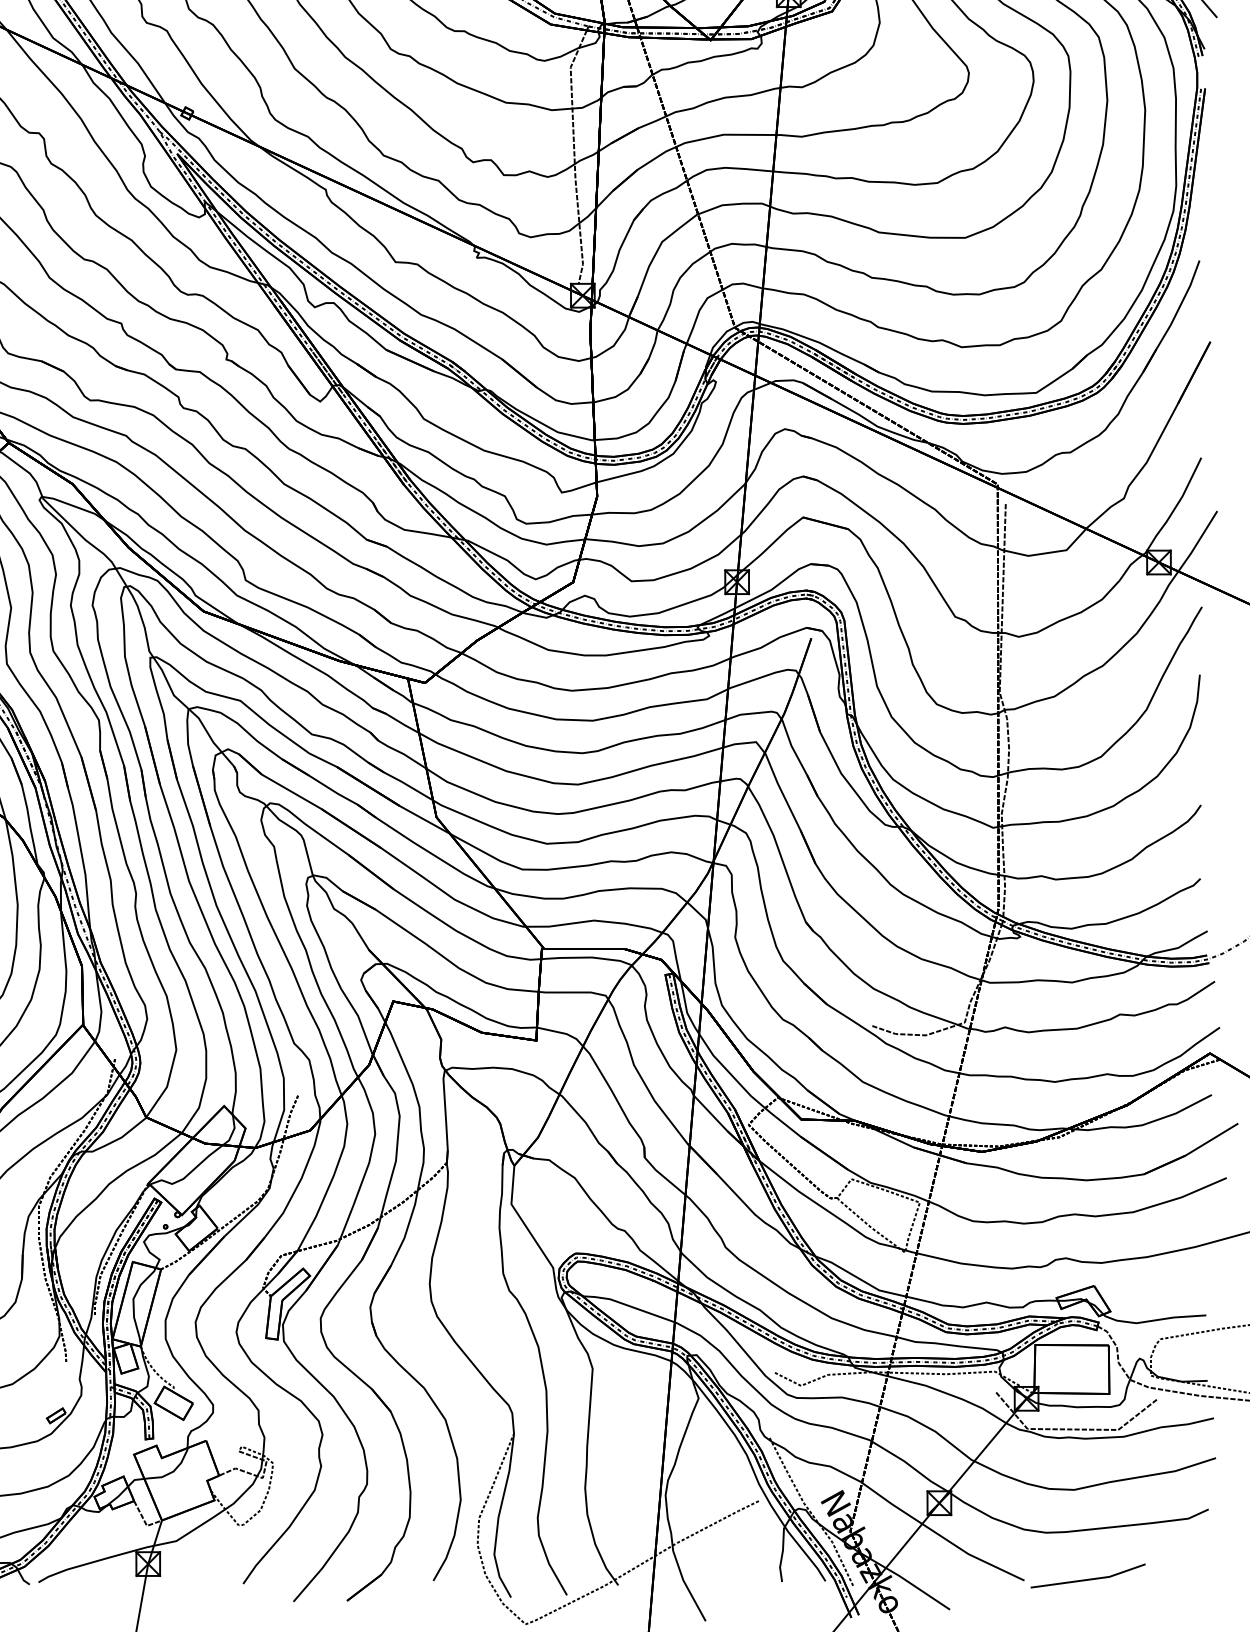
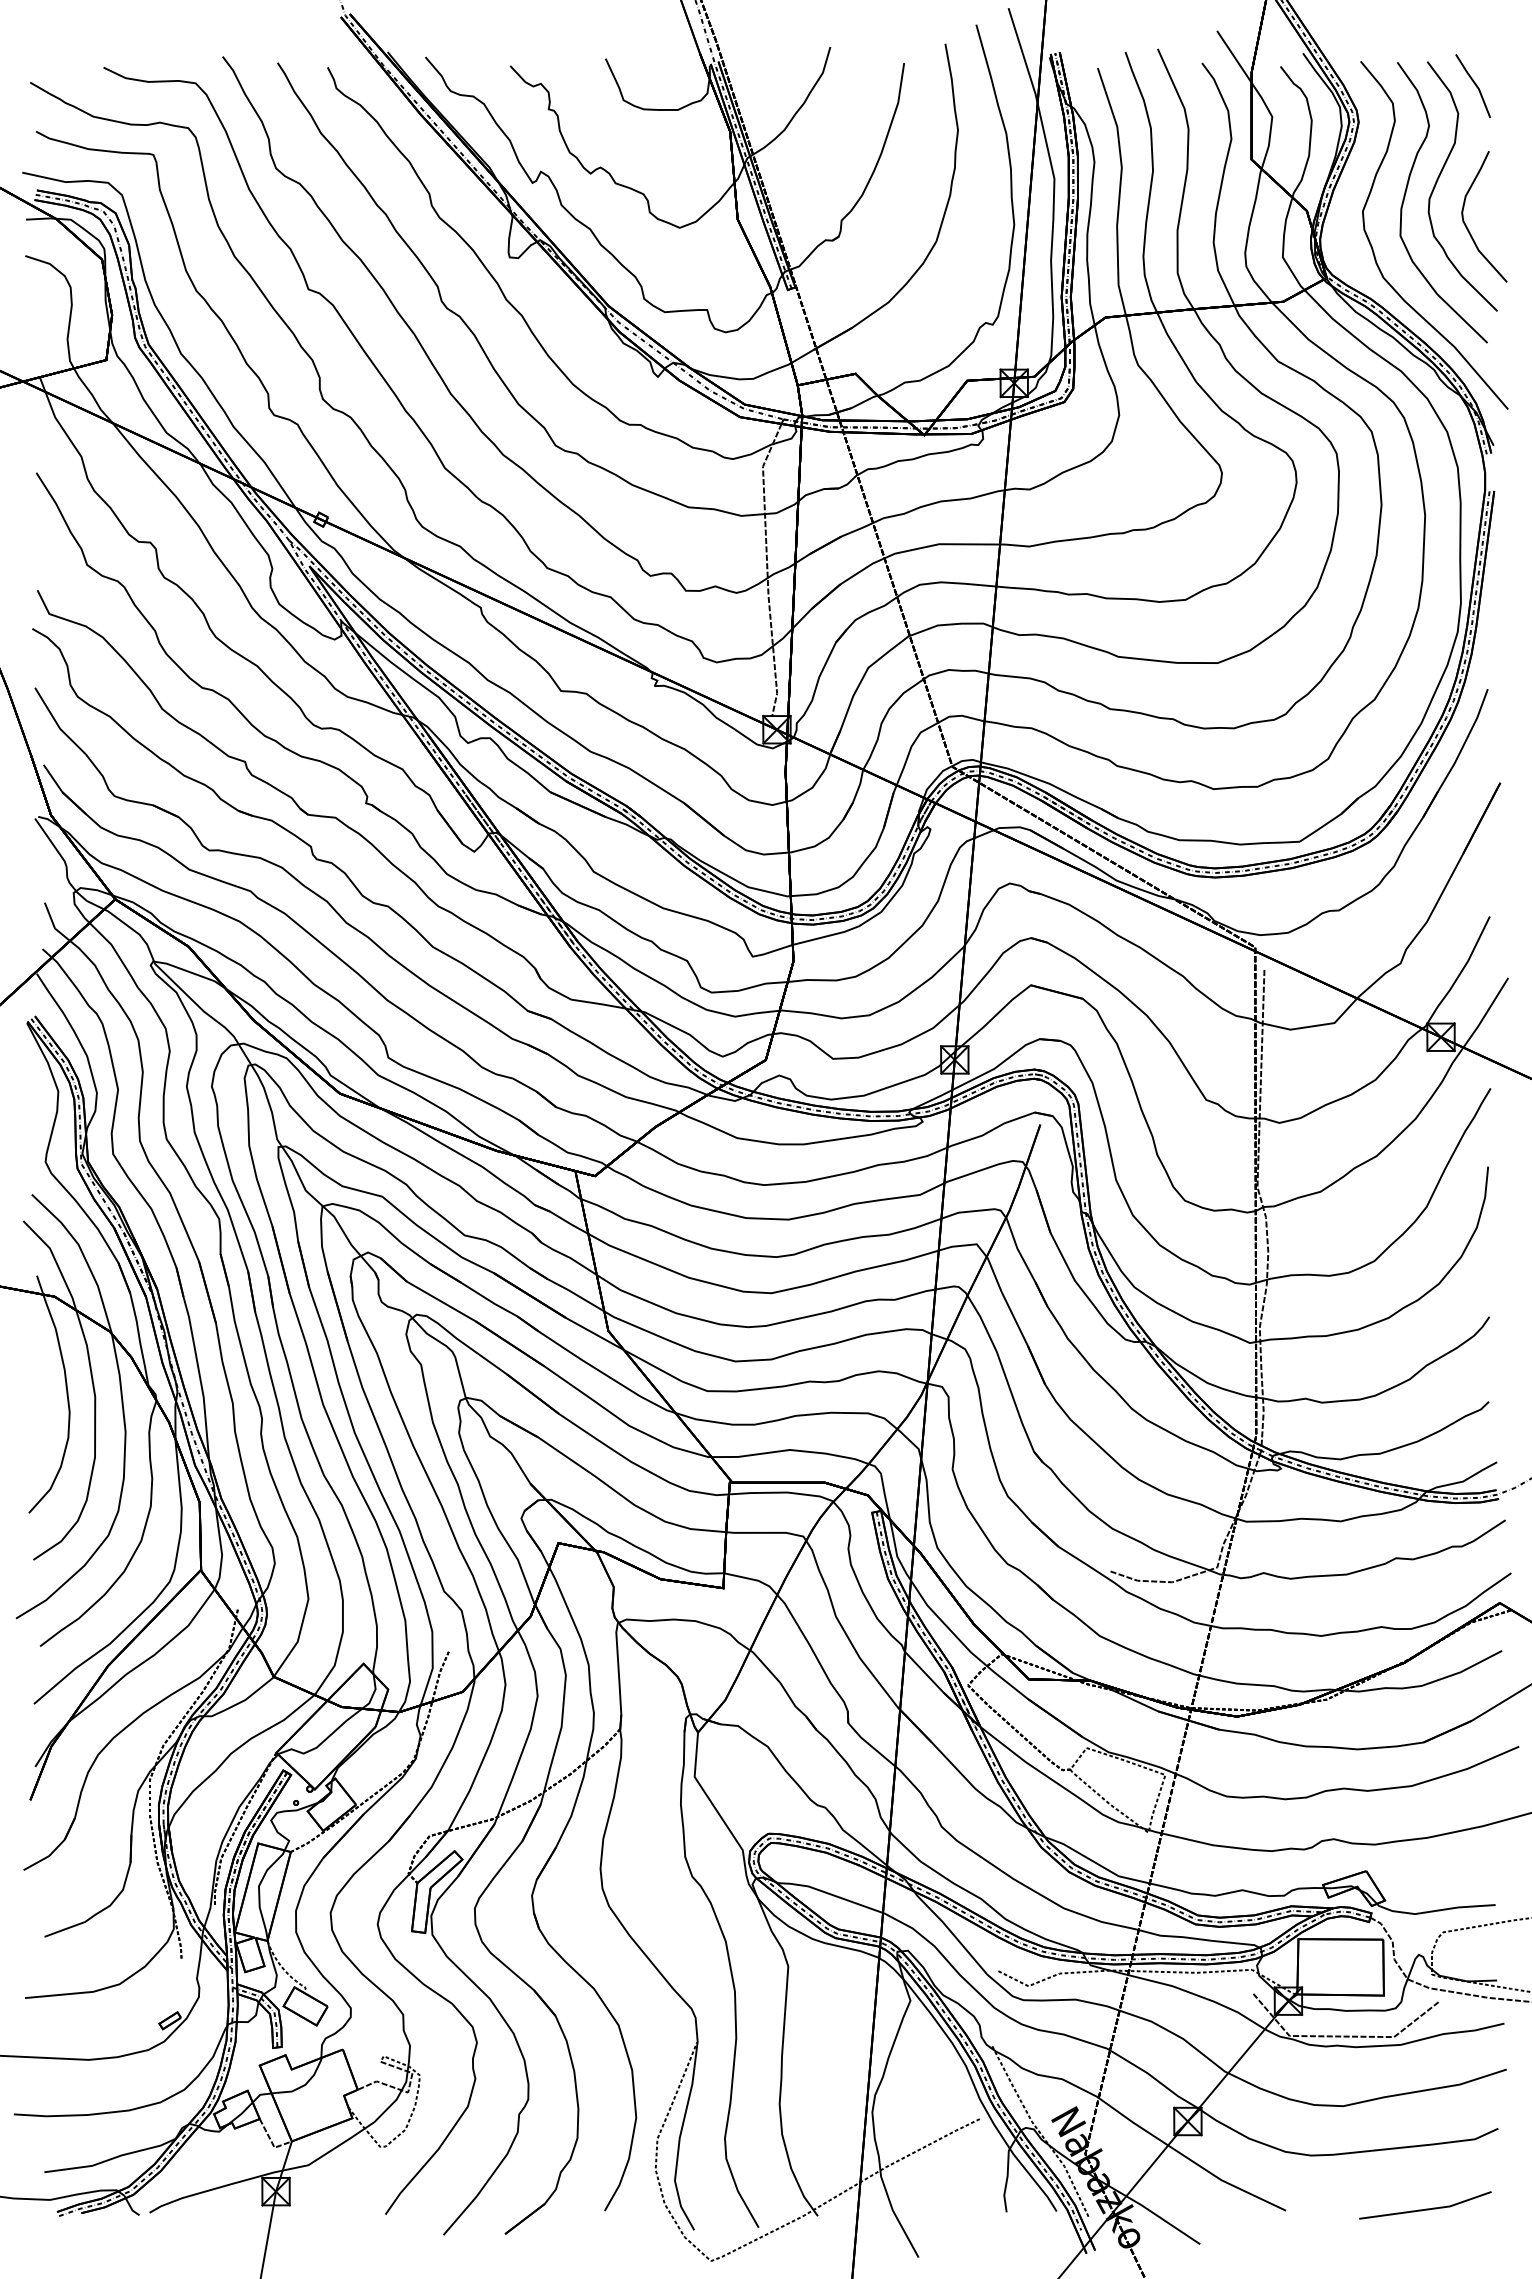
line: (1088, 1578) -> (1425, 2208), moved

